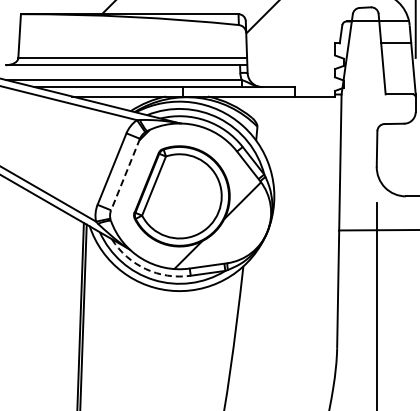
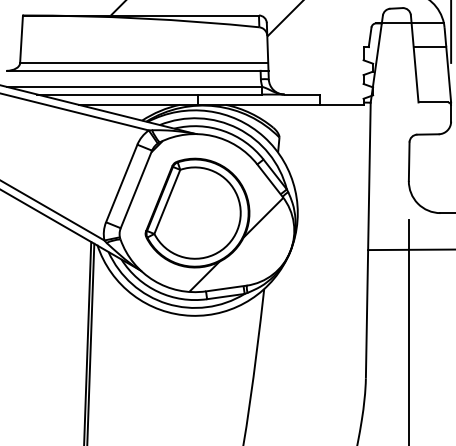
line: (125, 174) -> (136, 189), dashed -> solid
arc: (145, 269) -> (158, 292), dashed -> solid

